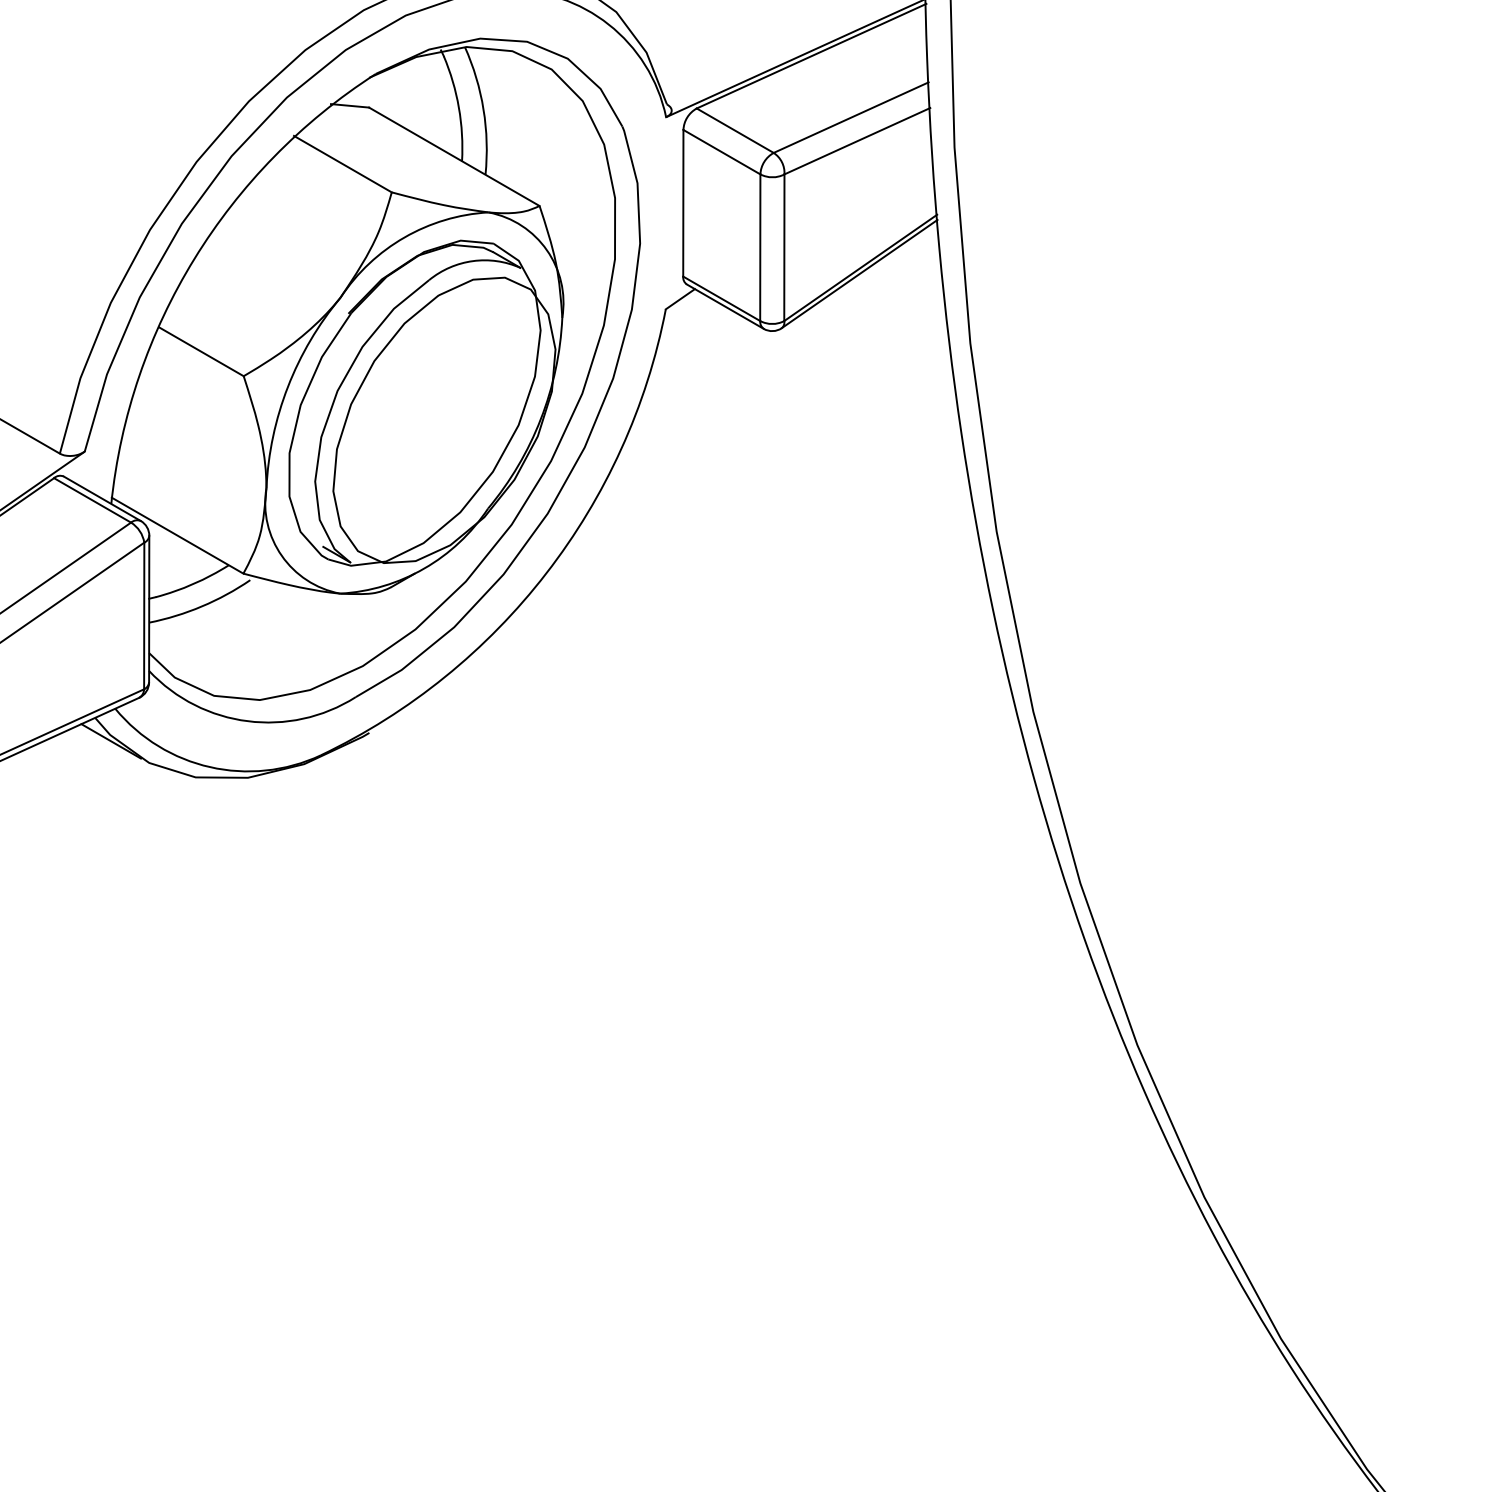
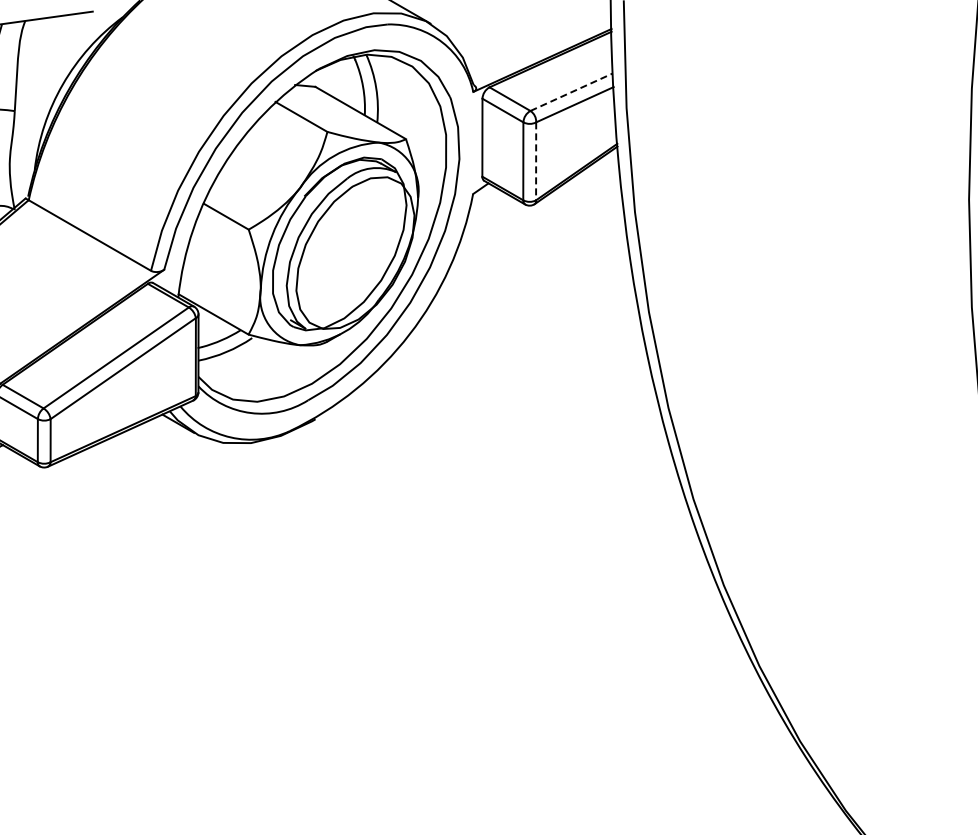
line: (852, 118) -> (572, 92), solid -> dashed
line: (785, 247) -> (536, 161), solid -> dashed

